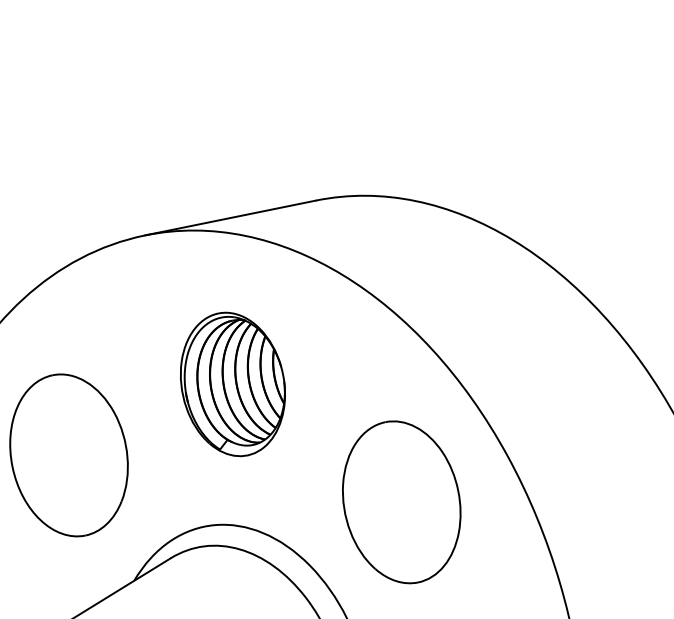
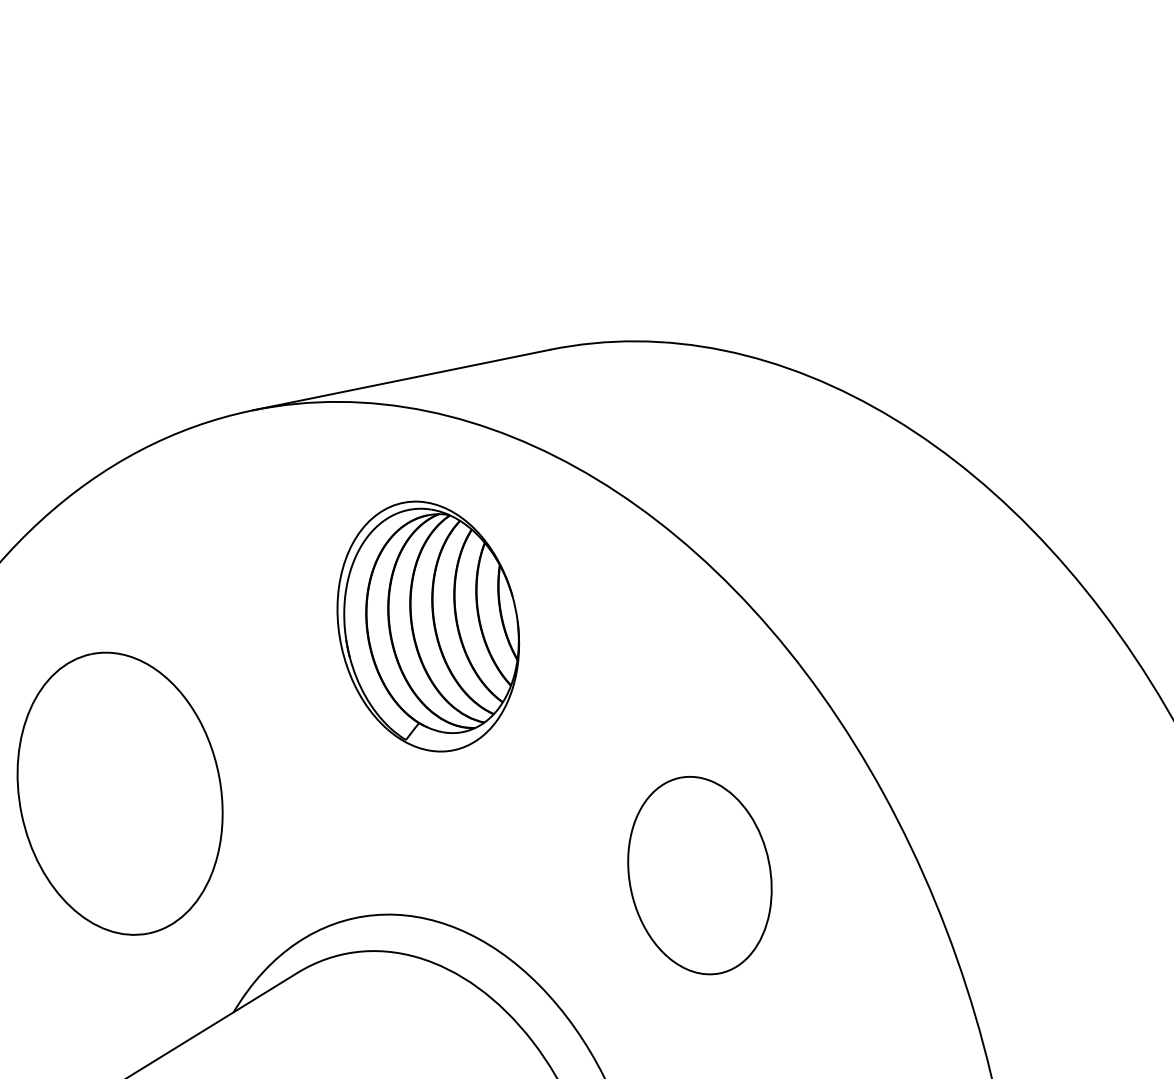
part: (232, 384) -> (427, 626), moved
part: (401, 502) -> (699, 875), size x0.7

